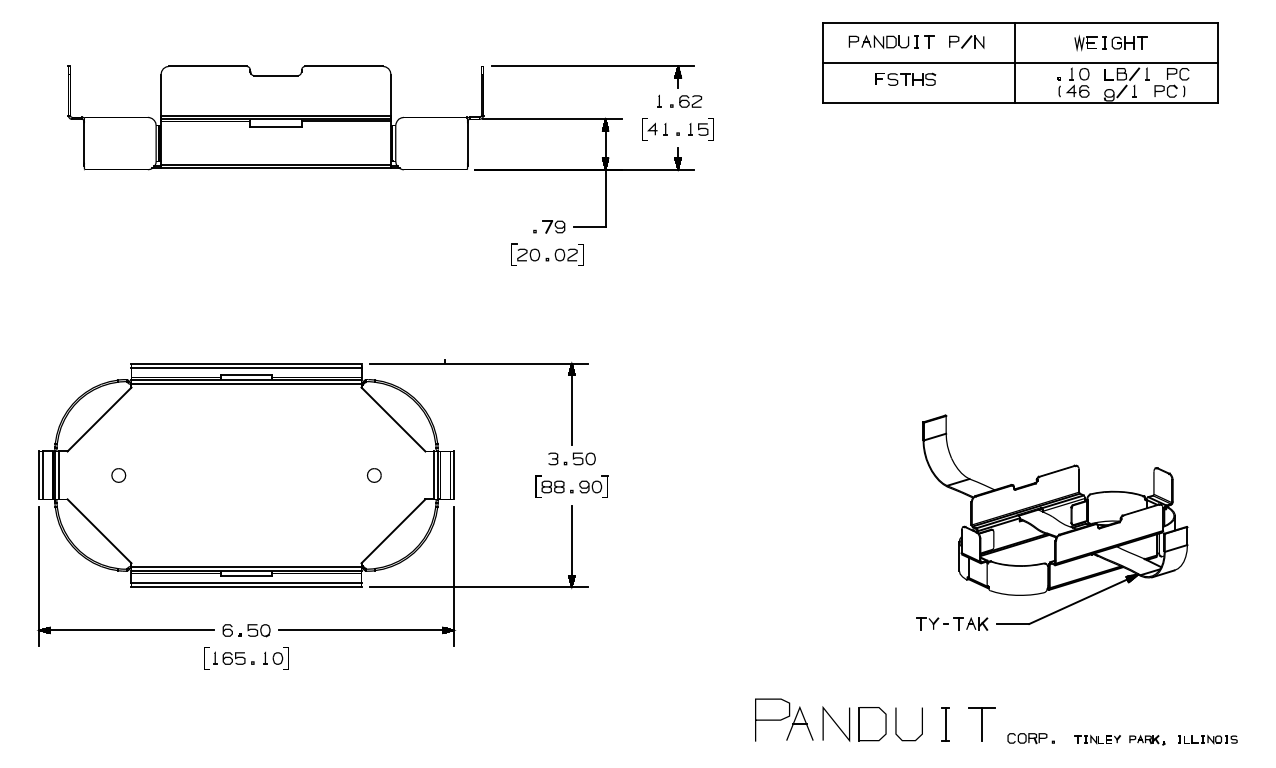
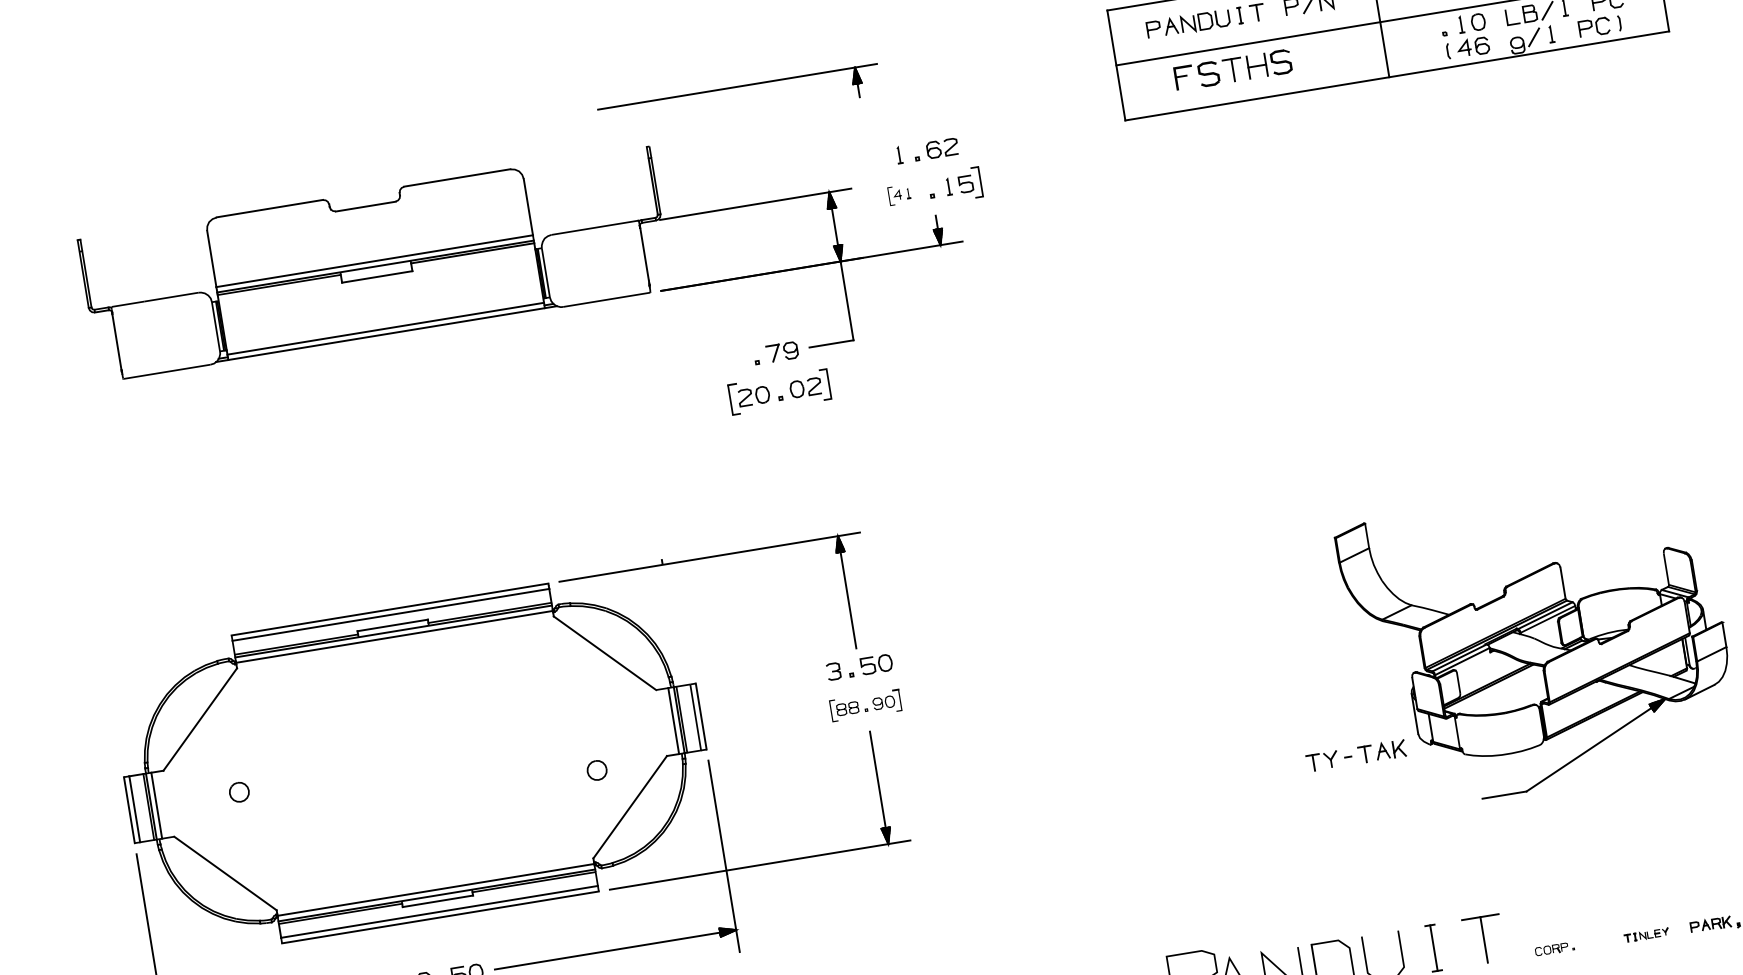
part: (592, 66) -> (737, 87), moved
part: (905, 78) -> (1233, 68), size x1.4
part: (654, 129) -> (898, 195), size x0.6
part: (373, 475) -> (595, 770), moved
part: (571, 486) -> (865, 705), size x0.7
part: (952, 623) -> (1356, 754), moved
part: (1030, 738) -> (1553, 948), size x0.6
part: (1097, 739) -> (1646, 935), size x0.7

